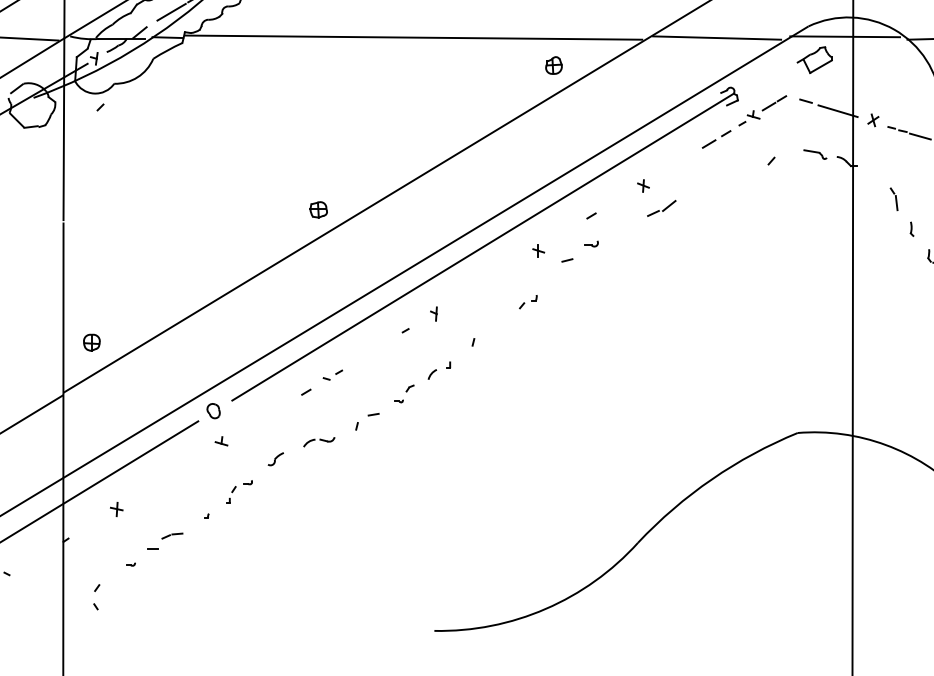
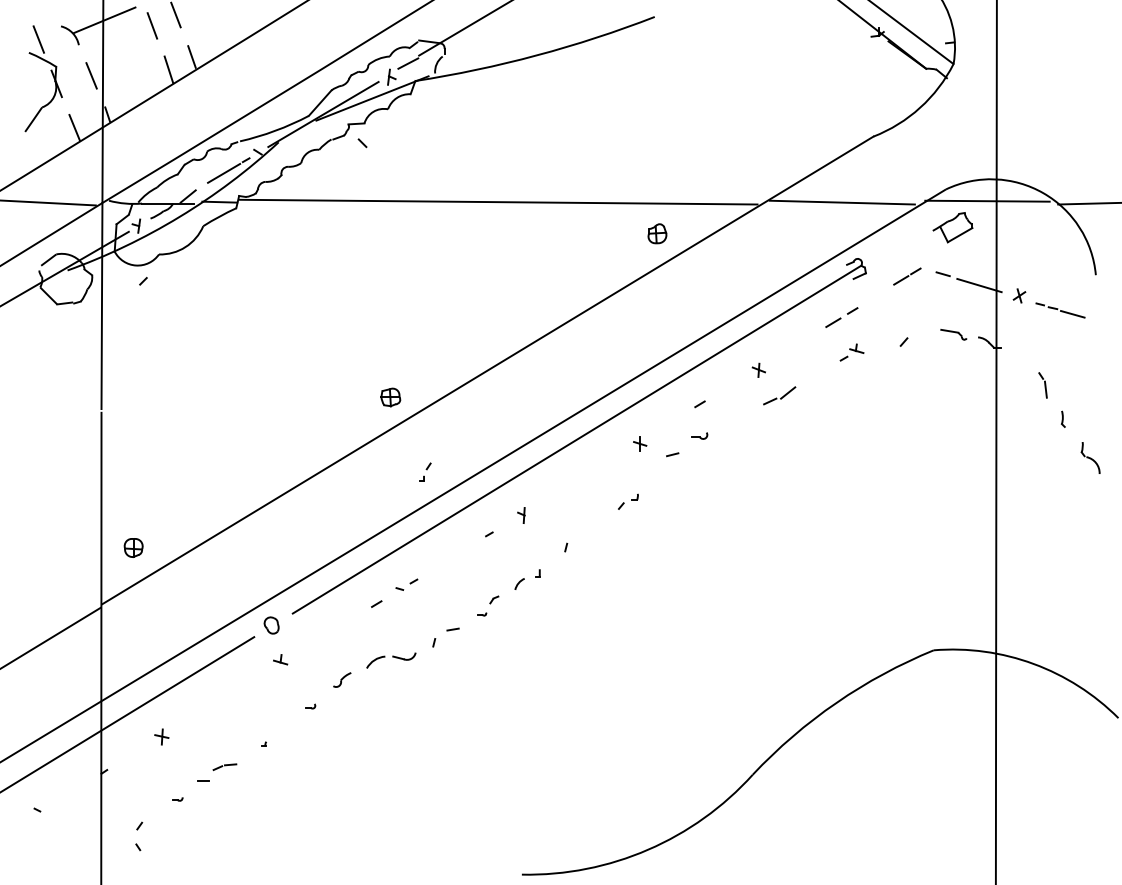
part: (748, 118) -> (851, 352), moved
part: (319, 441) -> (391, 660), size x1.4
part: (231, 494) -> (425, 471), moved

